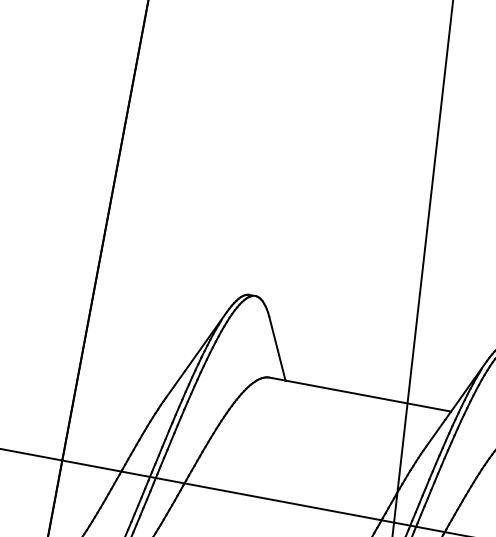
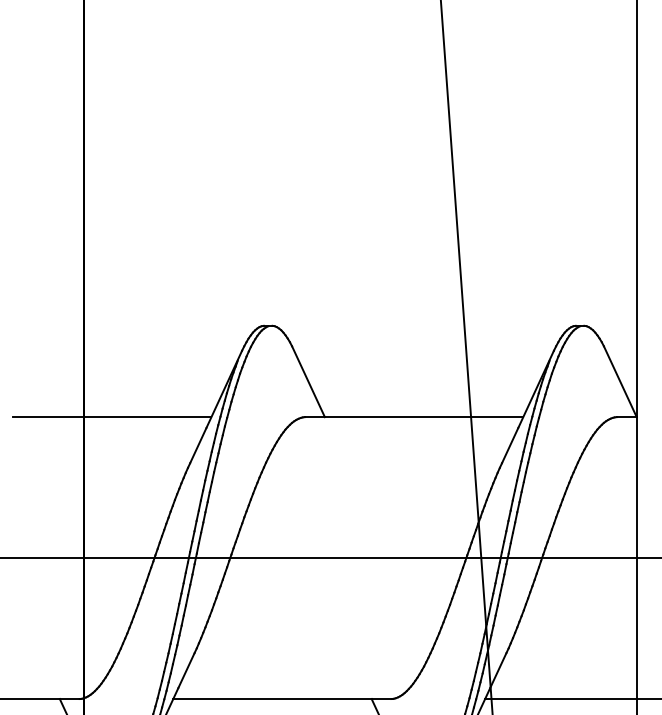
line: (108, 347) -> (112, 417), added

